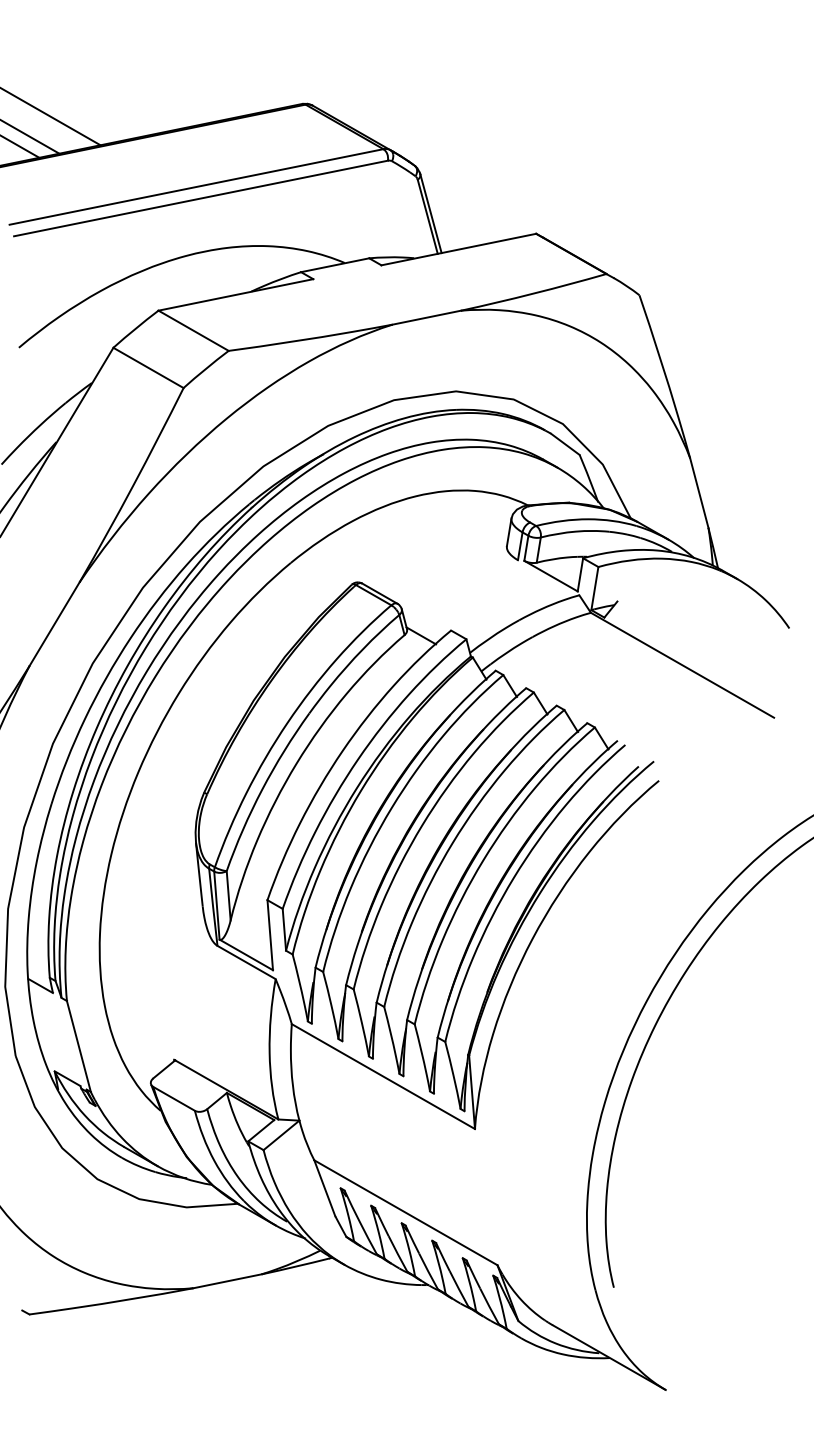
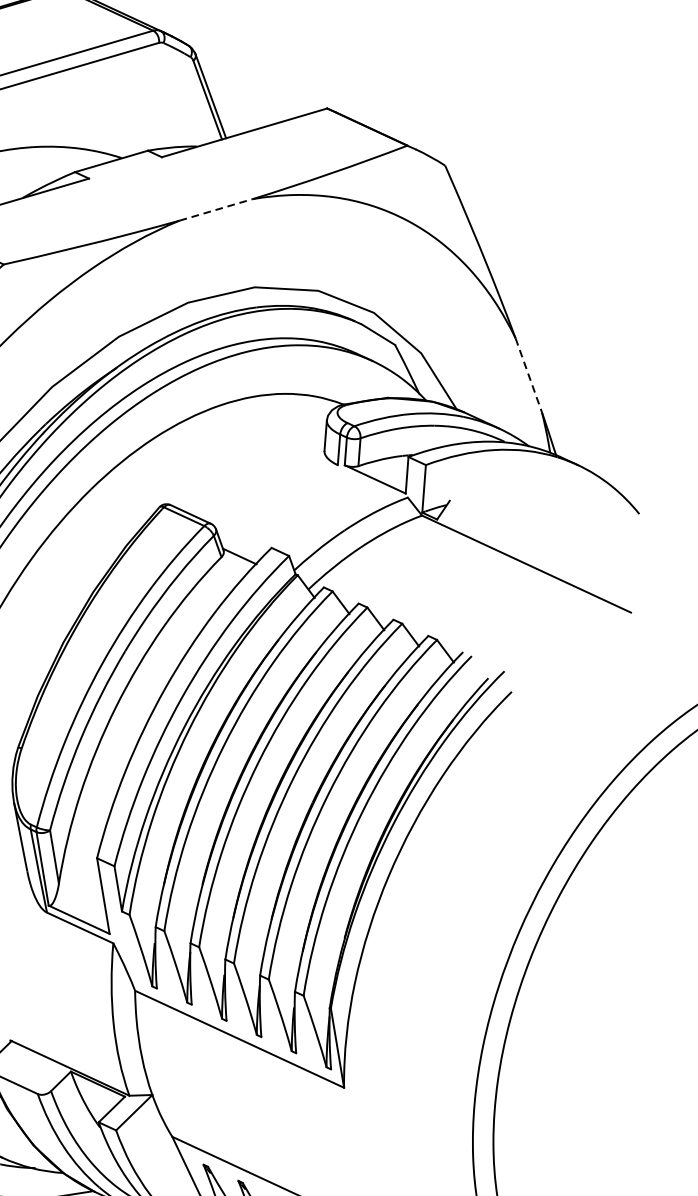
line: (426, 317) -> (215, 209), solid -> dashed
line: (699, 493) -> (529, 375), solid -> dashed

